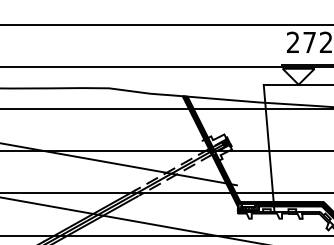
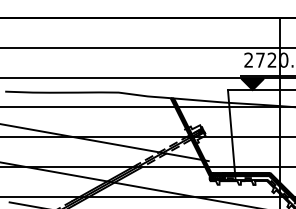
fill: (298, 76) -> (252, 84), added

